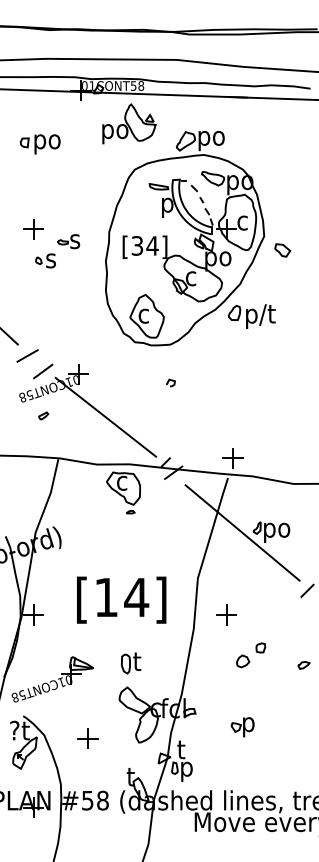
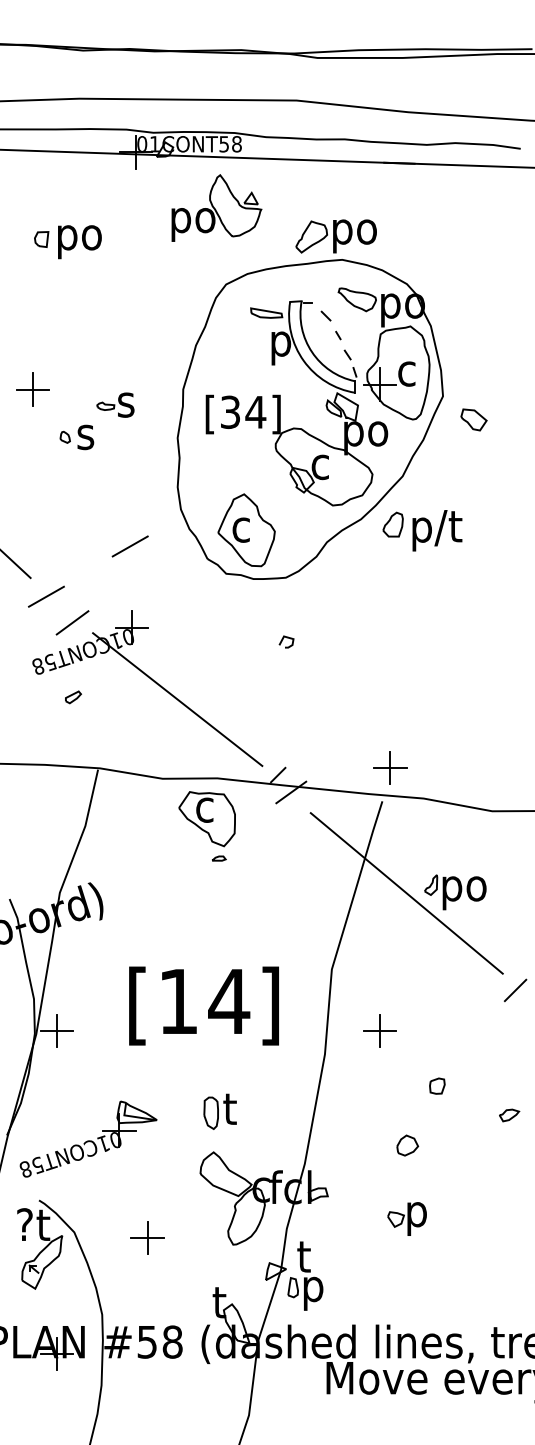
part: (33, 229) -> (32, 389), moved
line: (77, 325) -> (130, 545), added
part: (243, 661) -> (408, 1145), moved

